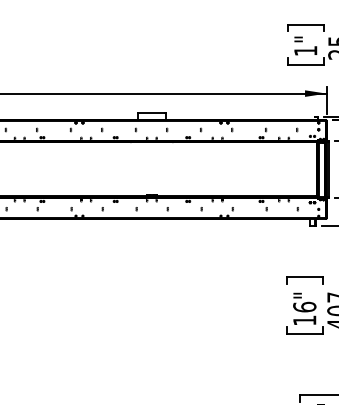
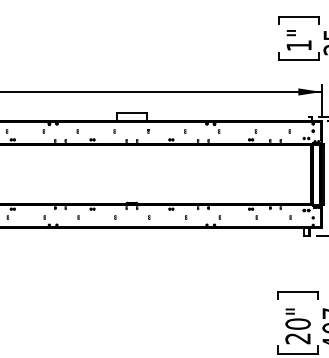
text: (304, 313) -> (297, 330), 16" -> 20"

